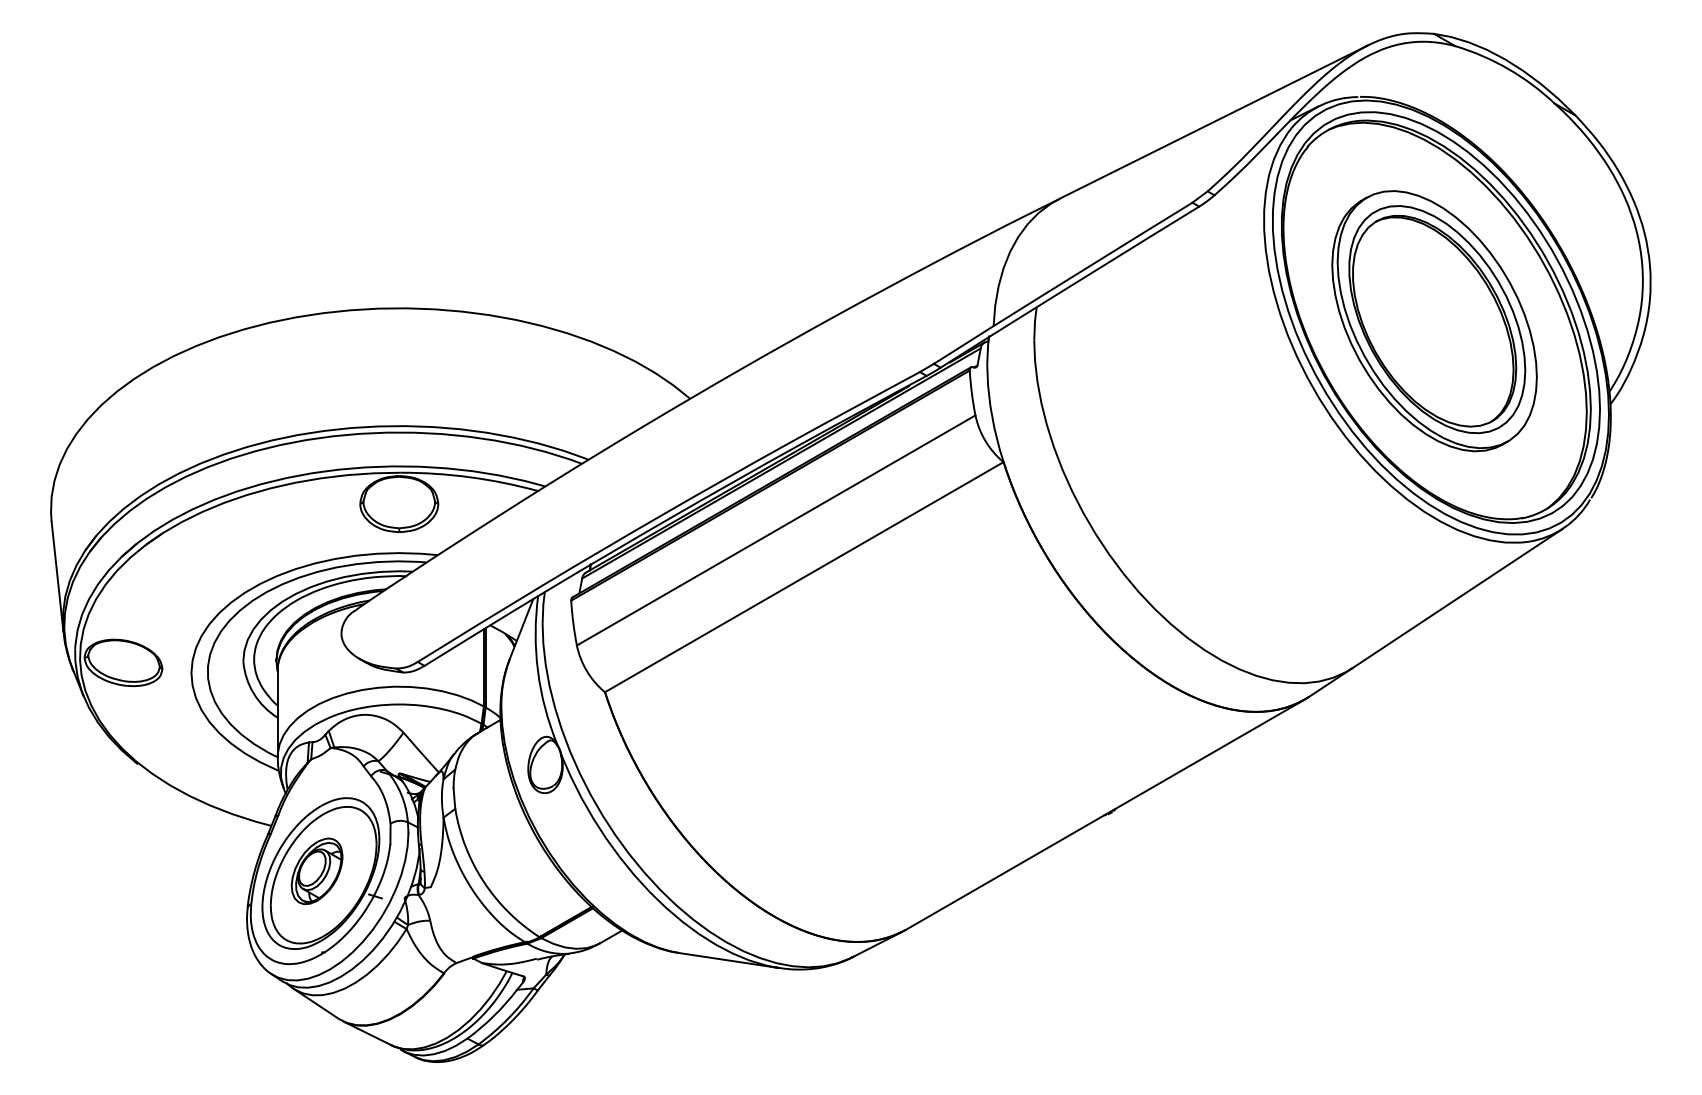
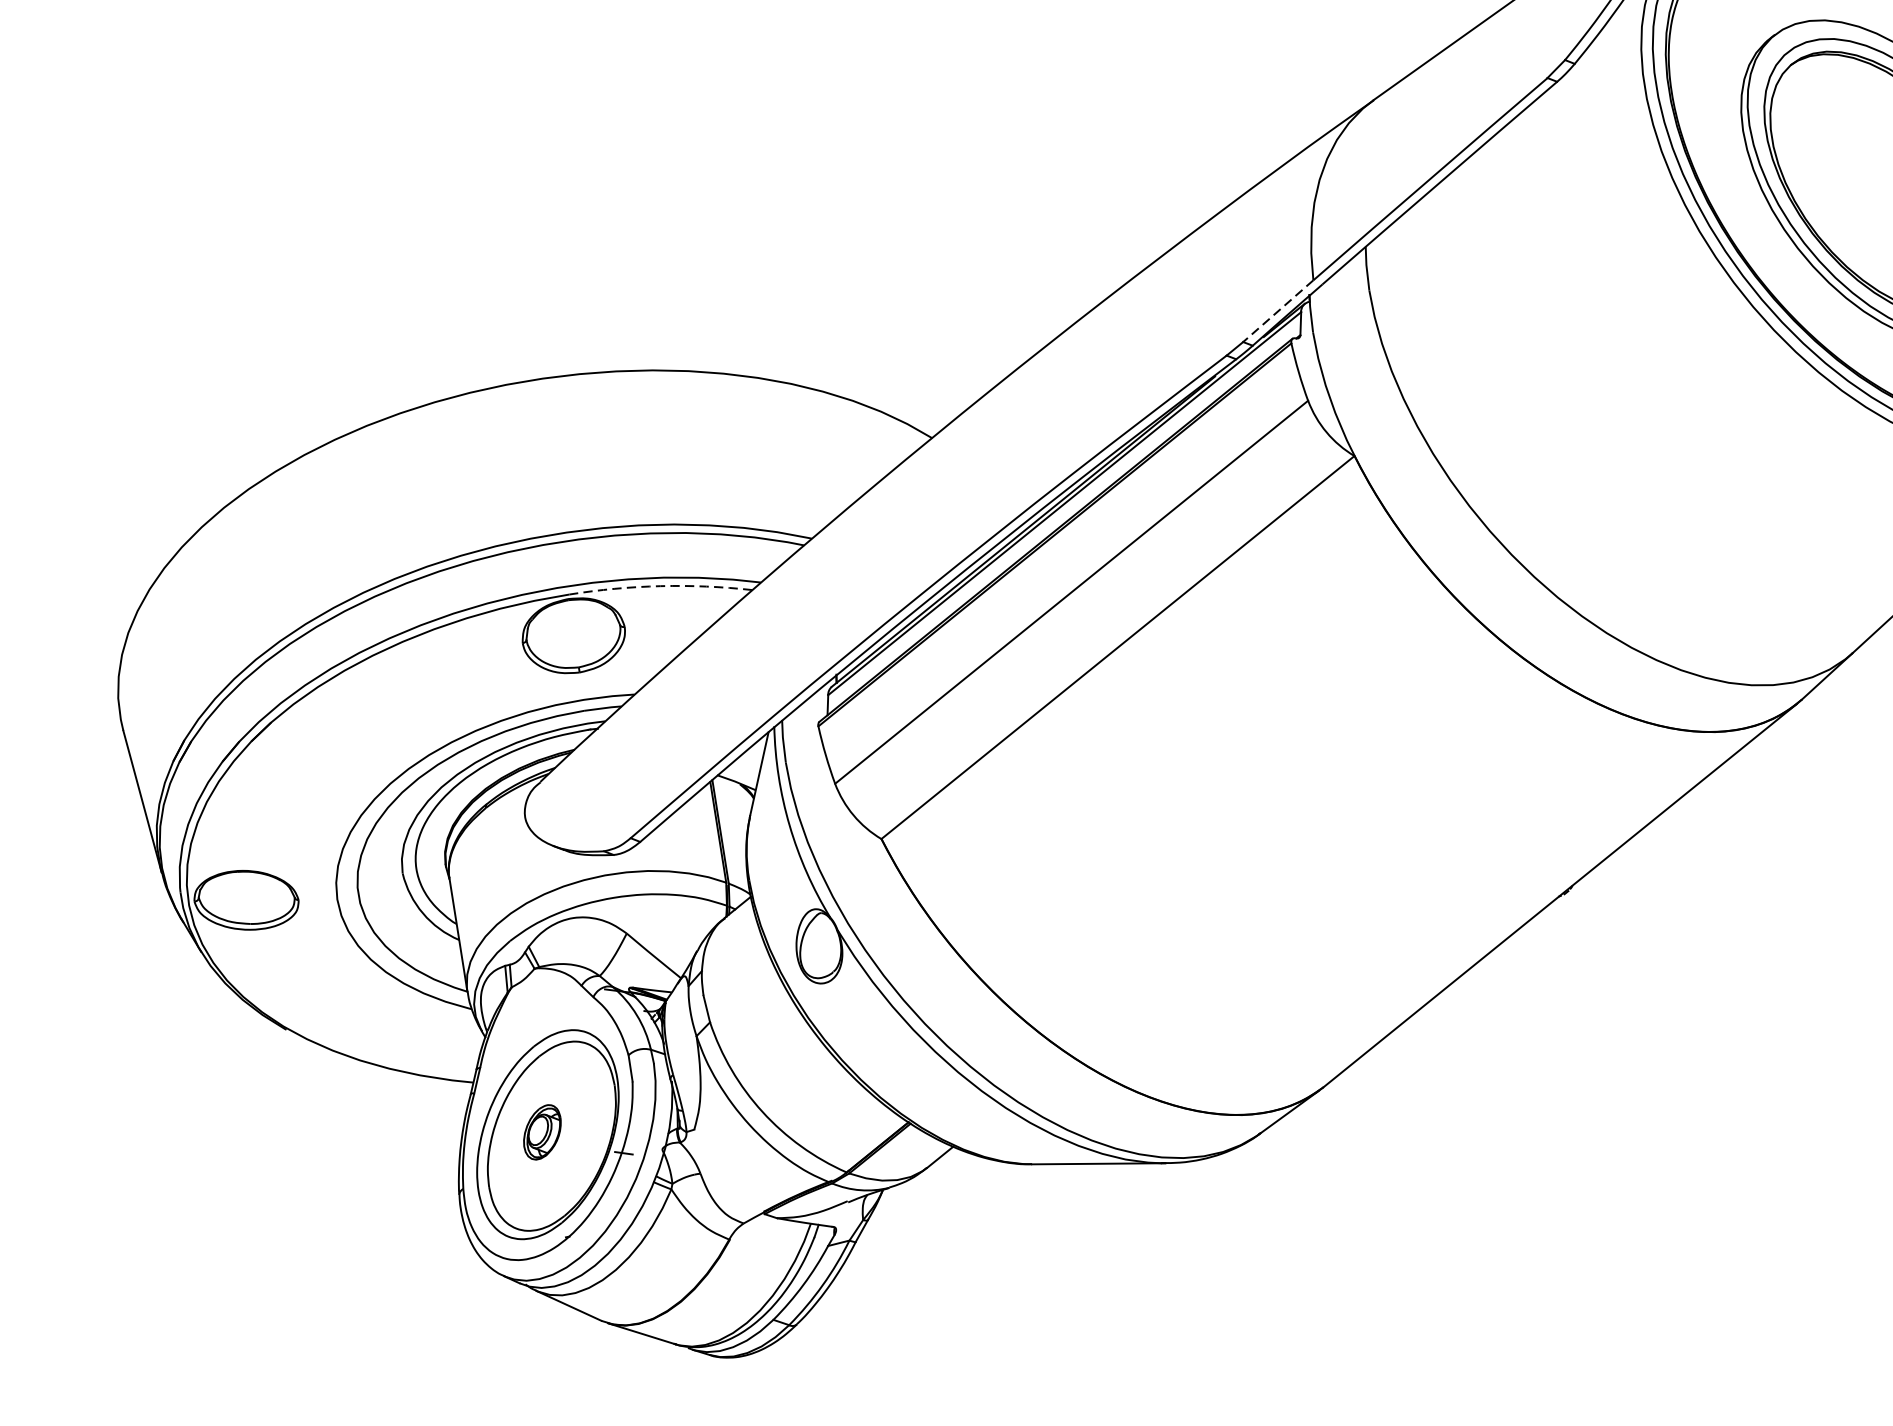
line: (963, 345) -> (1278, 311), solid -> dashed
arc: (470, 477) -> (661, 586), solid -> dashed
part: (316, 870) -> (541, 1131), size x0.6

